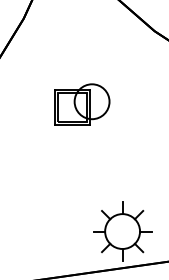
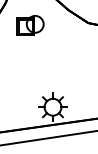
part: (82, 104) -> (30, 25), moved

